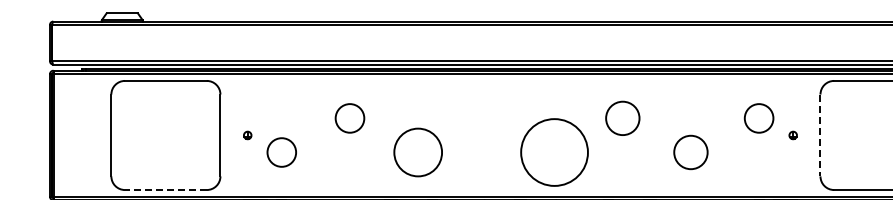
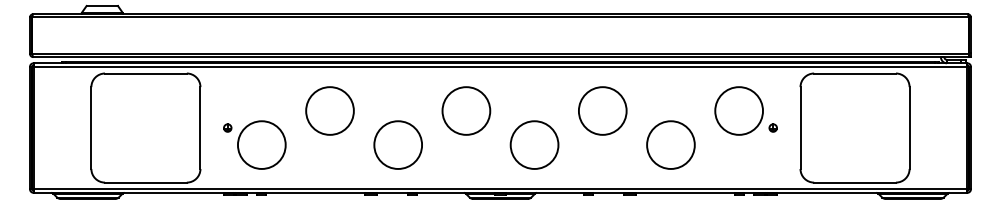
circle: (349, 117) -> (329, 110), size x1.67
circle: (486, 117) -> (466, 110), added
circle: (622, 117) -> (602, 110), size x1.43
circle: (759, 117) -> (739, 110), size x1.67
line: (820, 135) -> (800, 128), dashed -> solid
circle: (281, 151) -> (261, 144), size x1.67
circle: (554, 151) -> (534, 144), size x0.71
circle: (690, 151) -> (670, 144), size x1.43
line: (165, 189) -> (145, 182), dashed -> solid

